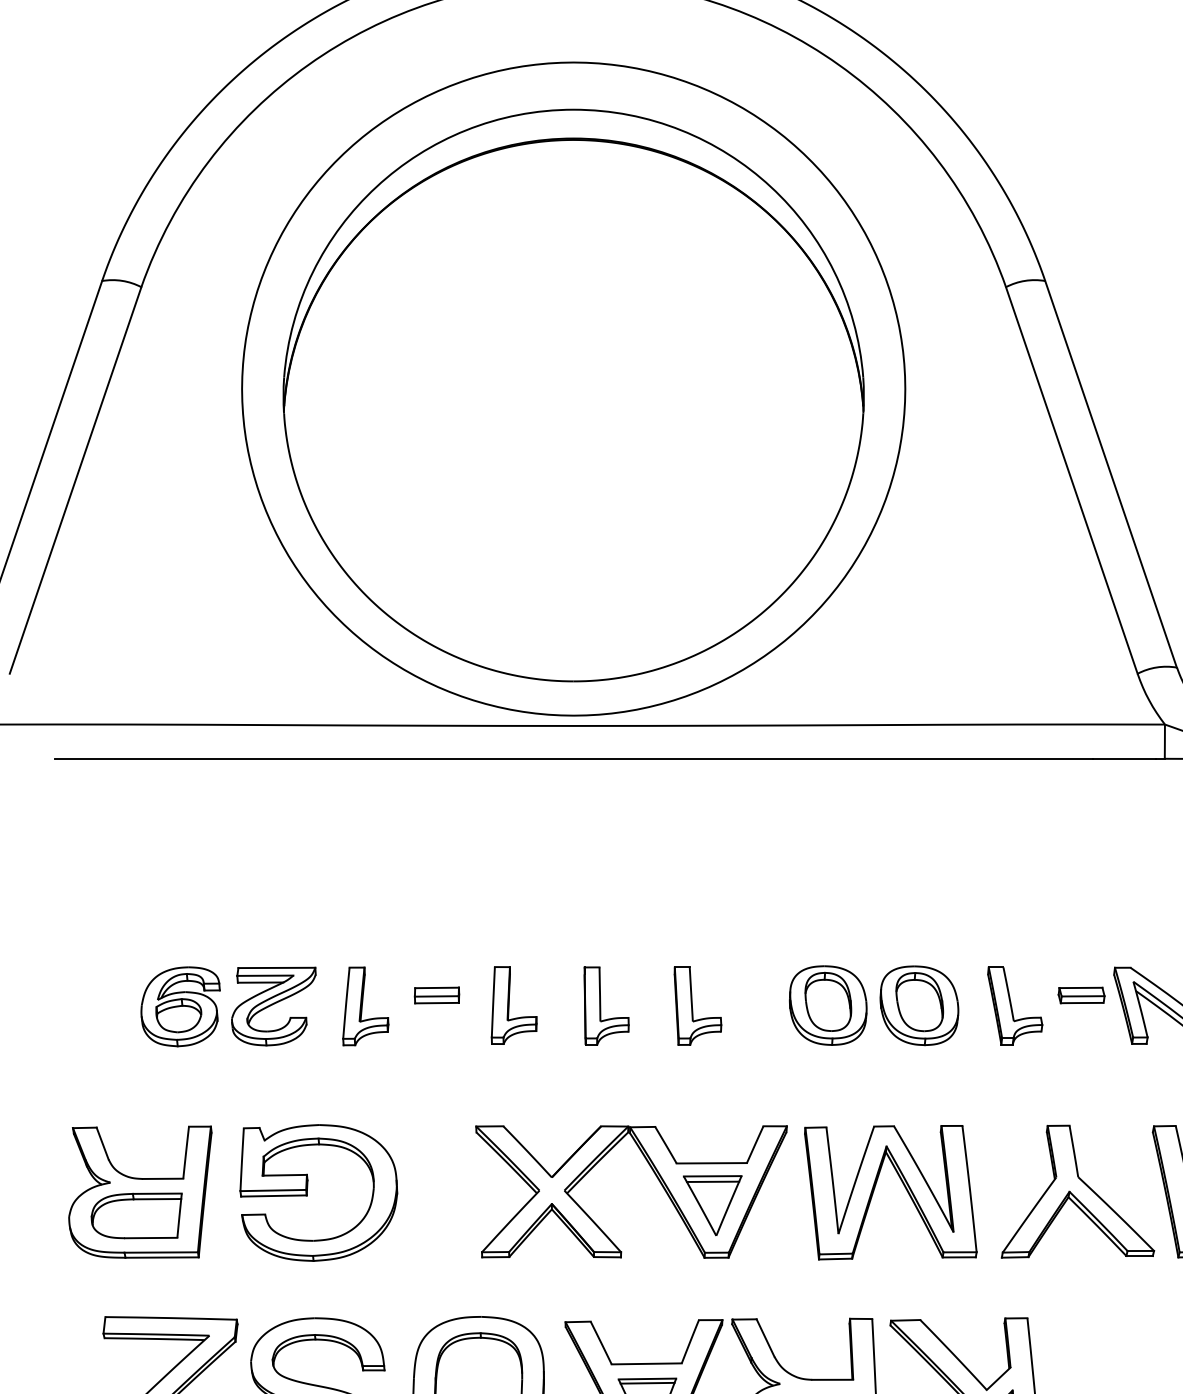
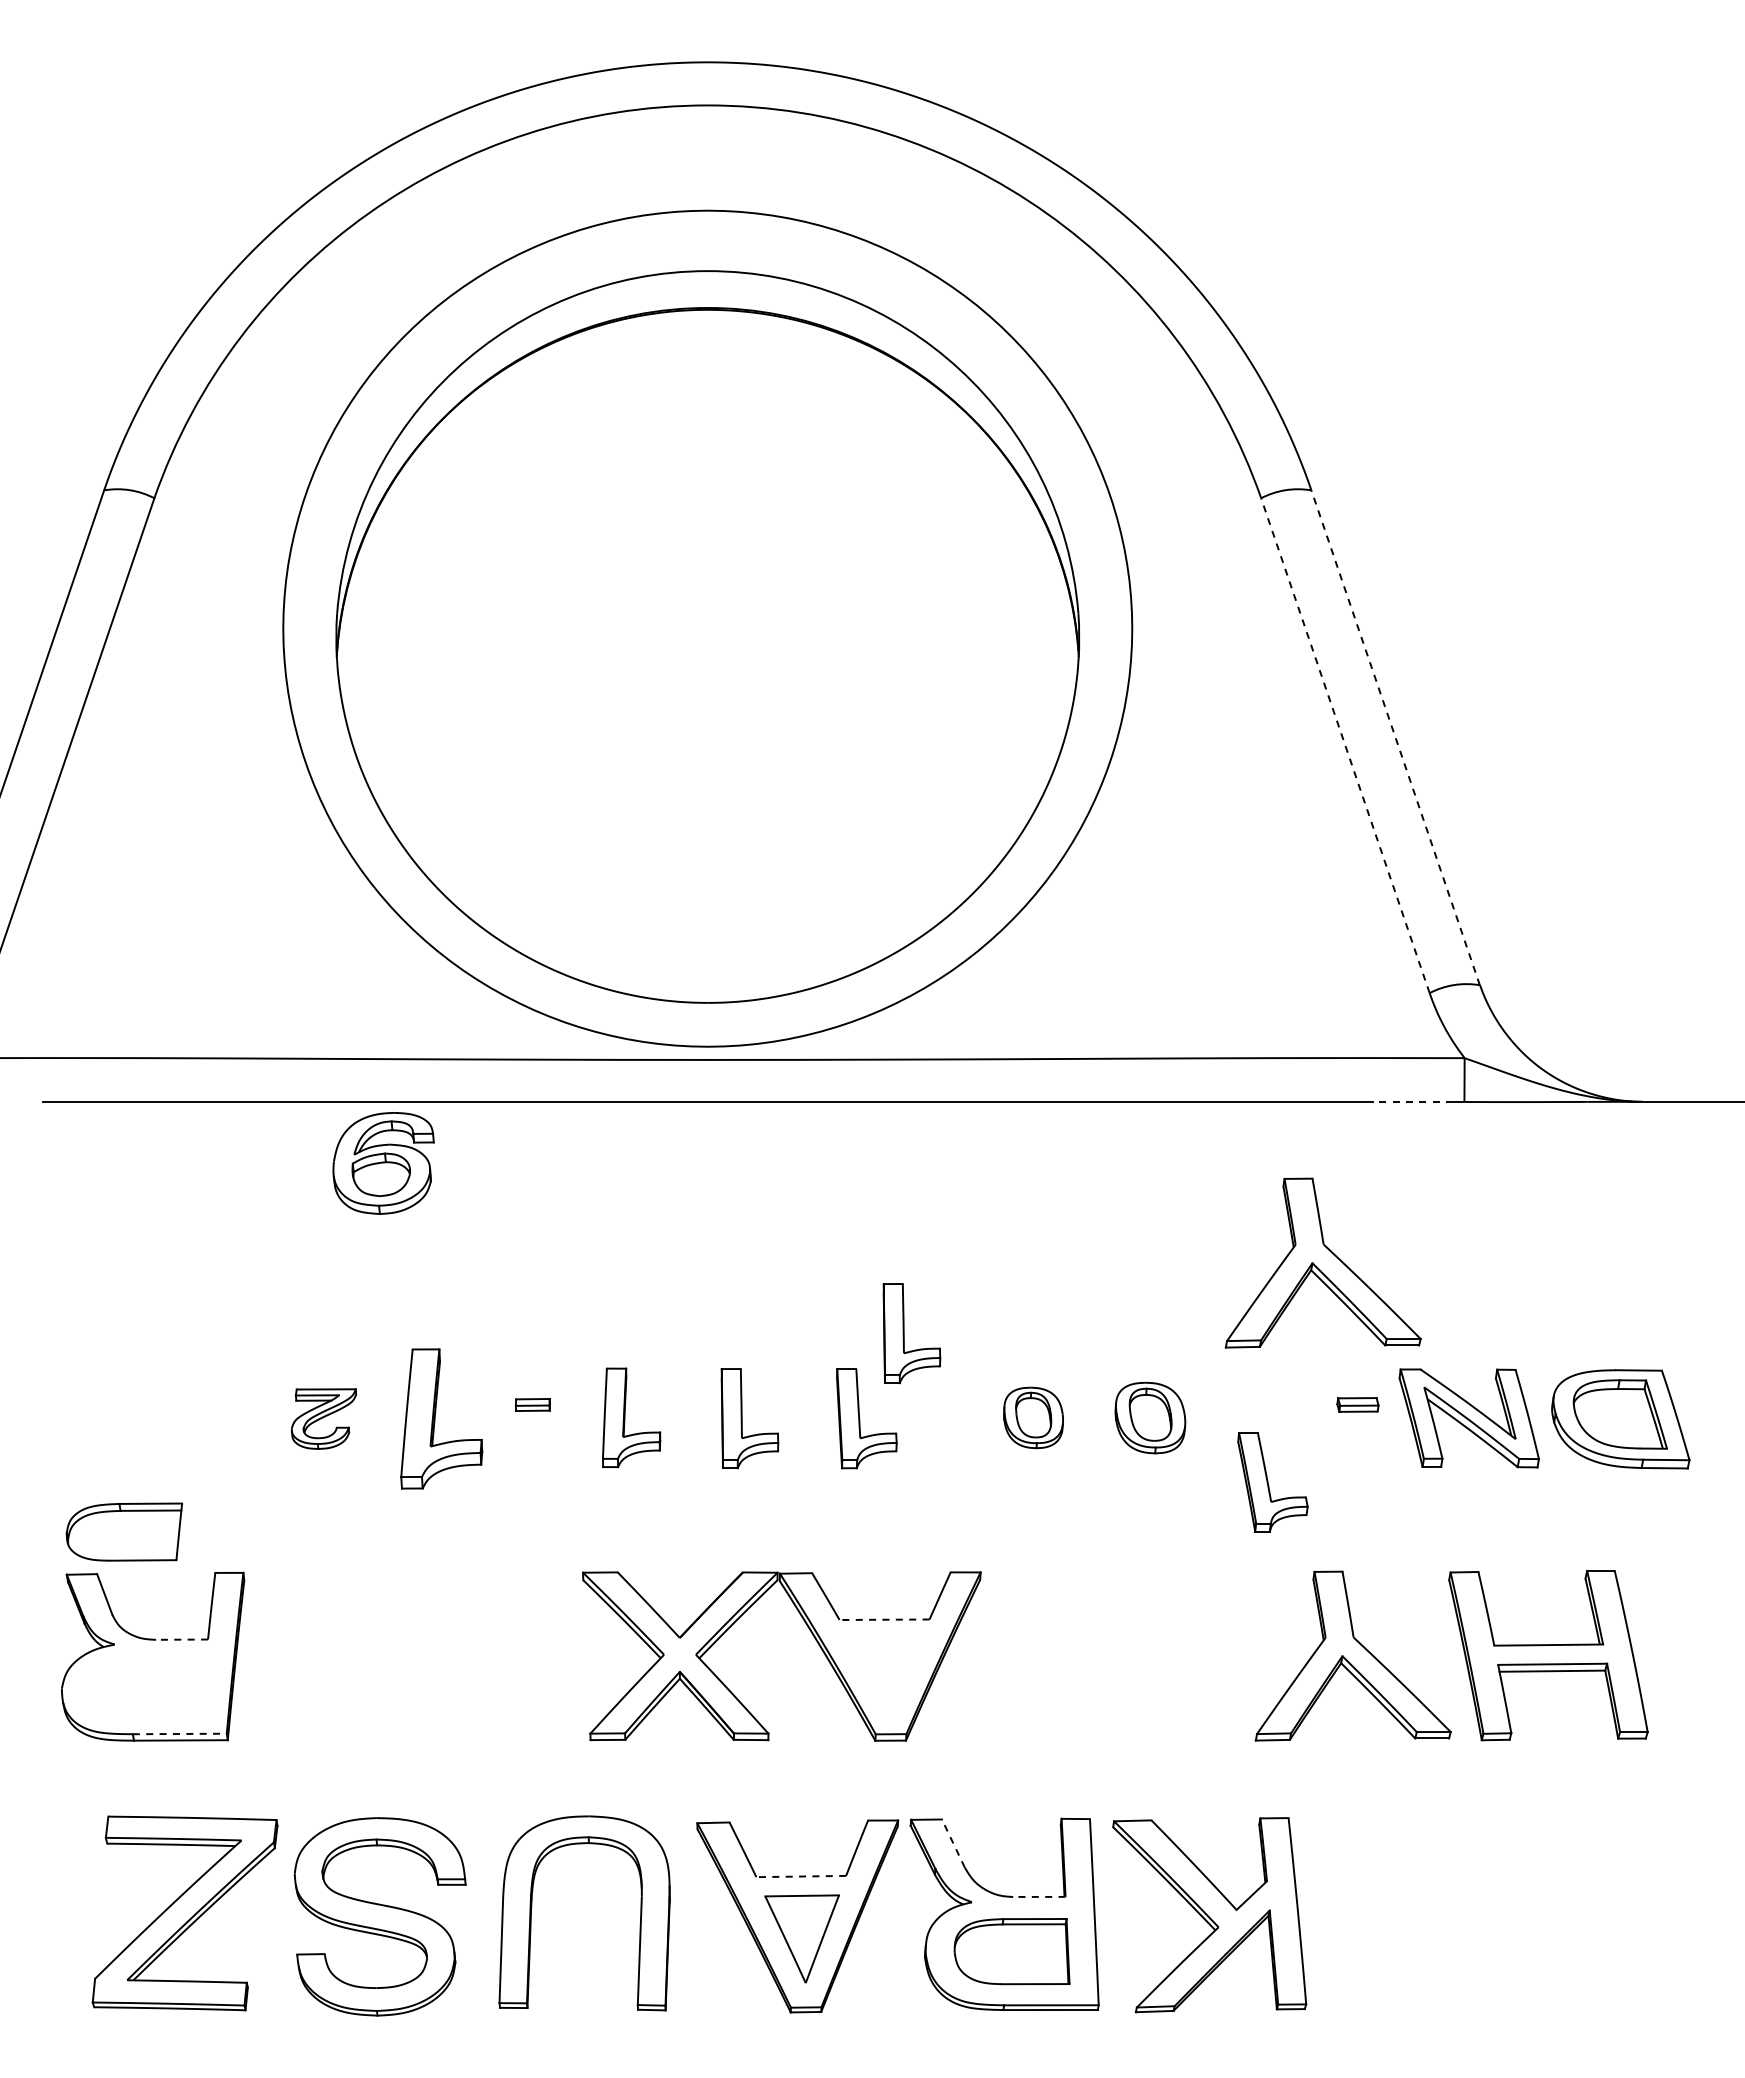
line: (1110, 474) -> (1395, 737), solid -> dashed
line: (1071, 480) -> (1345, 745), solid -> dashed
line: (1125, 758) -> (1413, 1101), solid -> dashed
part: (1053, 884) -> (1322, 1262), added
part: (727, 939) -> (904, 1333), added
part: (436, 995) -> (532, 1404), size x0.6
part: (1081, 995) -> (1357, 1404), size x0.7
part: (828, 1005) -> (1033, 1417), size x0.6
part: (919, 1005) -> (1150, 1417), size x0.7
part: (180, 1006) -> (383, 1163), moved
part: (273, 1006) -> (323, 1418), size x0.6
part: (365, 1006) -> (441, 1418), size x1.4
part: (1014, 1006) -> (1272, 1482), moved
line: (711, 1163) -> (884, 1619), solid -> dashed
line: (163, 1178) -> (182, 1639), solid -> dashed
part: (902, 1183) -> (1128, 1645), removed
part: (307, 1192) -> (367, 1657), removed
part: (712, 1205) -> (885, 1673), removed
part: (136, 1215) -> (123, 1531), moved
line: (161, 1252) -> (179, 1733), solid -> dashed
line: (765, 1338) -> (953, 1843), solid -> dashed
line: (646, 1363) -> (801, 1876), solid -> dashed
line: (832, 1379) -> (1038, 1896), solid -> dashed
line: (646, 1382) -> (801, 1900), removed

